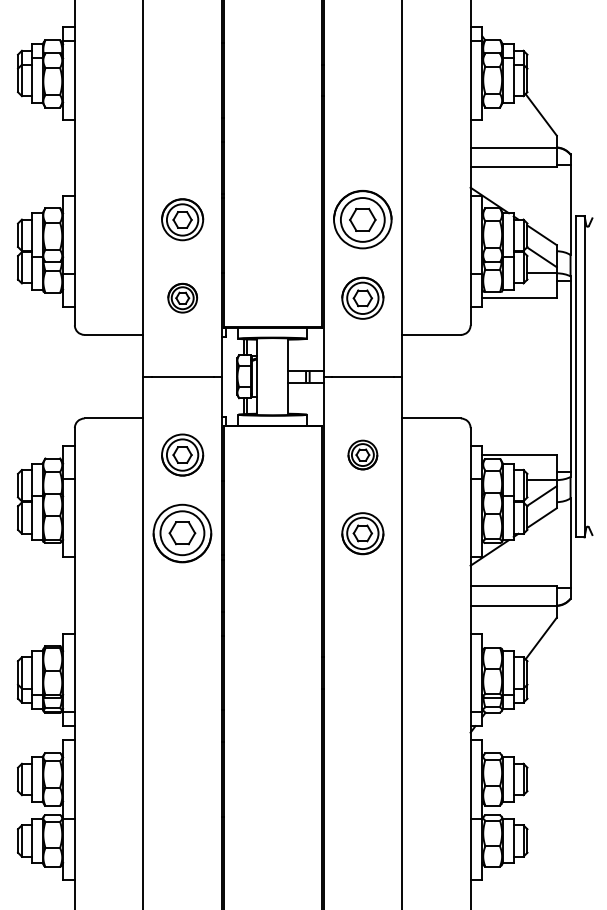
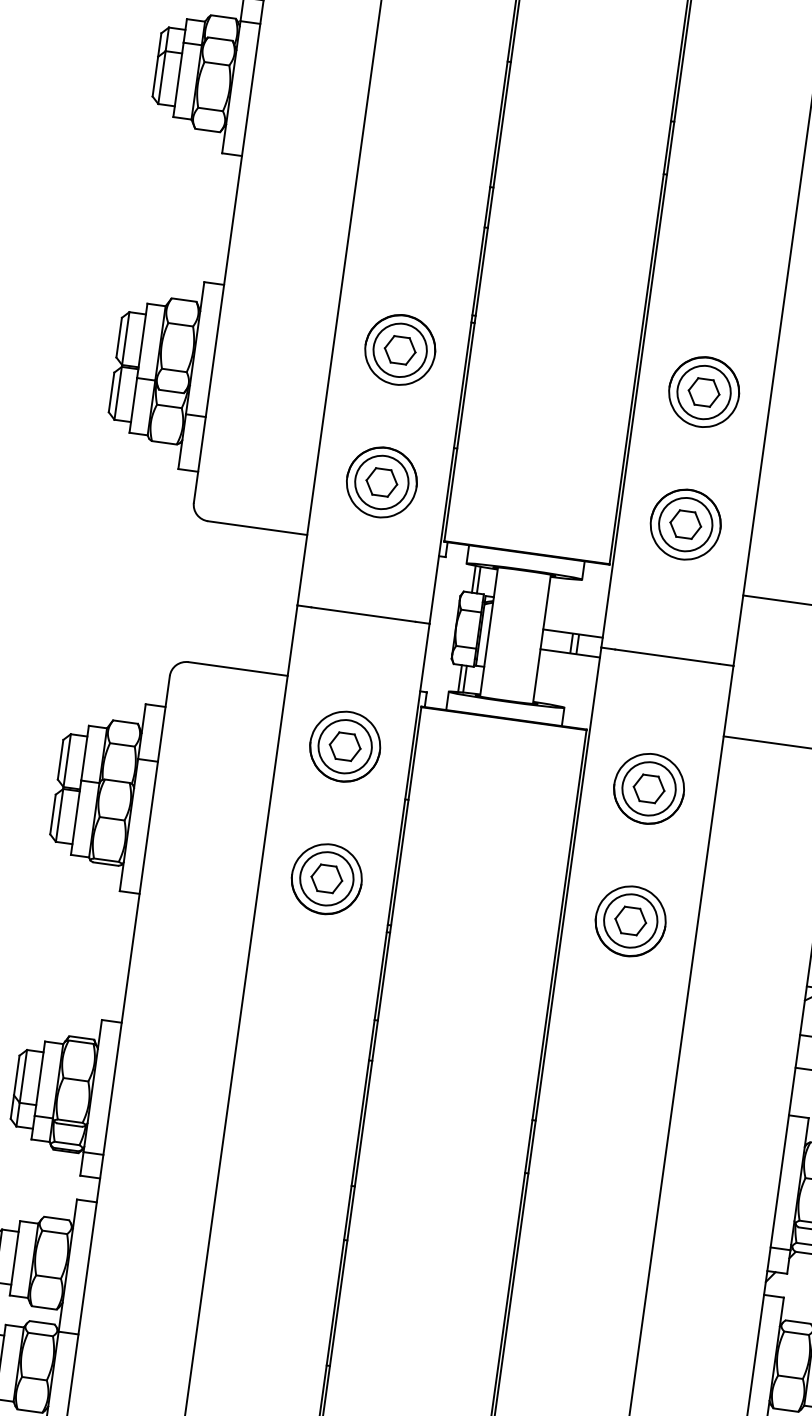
part: (362, 219) -> (703, 391), size x0.71
part: (182, 297) -> (381, 481), size x1.43
part: (362, 454) -> (648, 787), size x1.43
part: (182, 533) -> (326, 878), size x0.71

